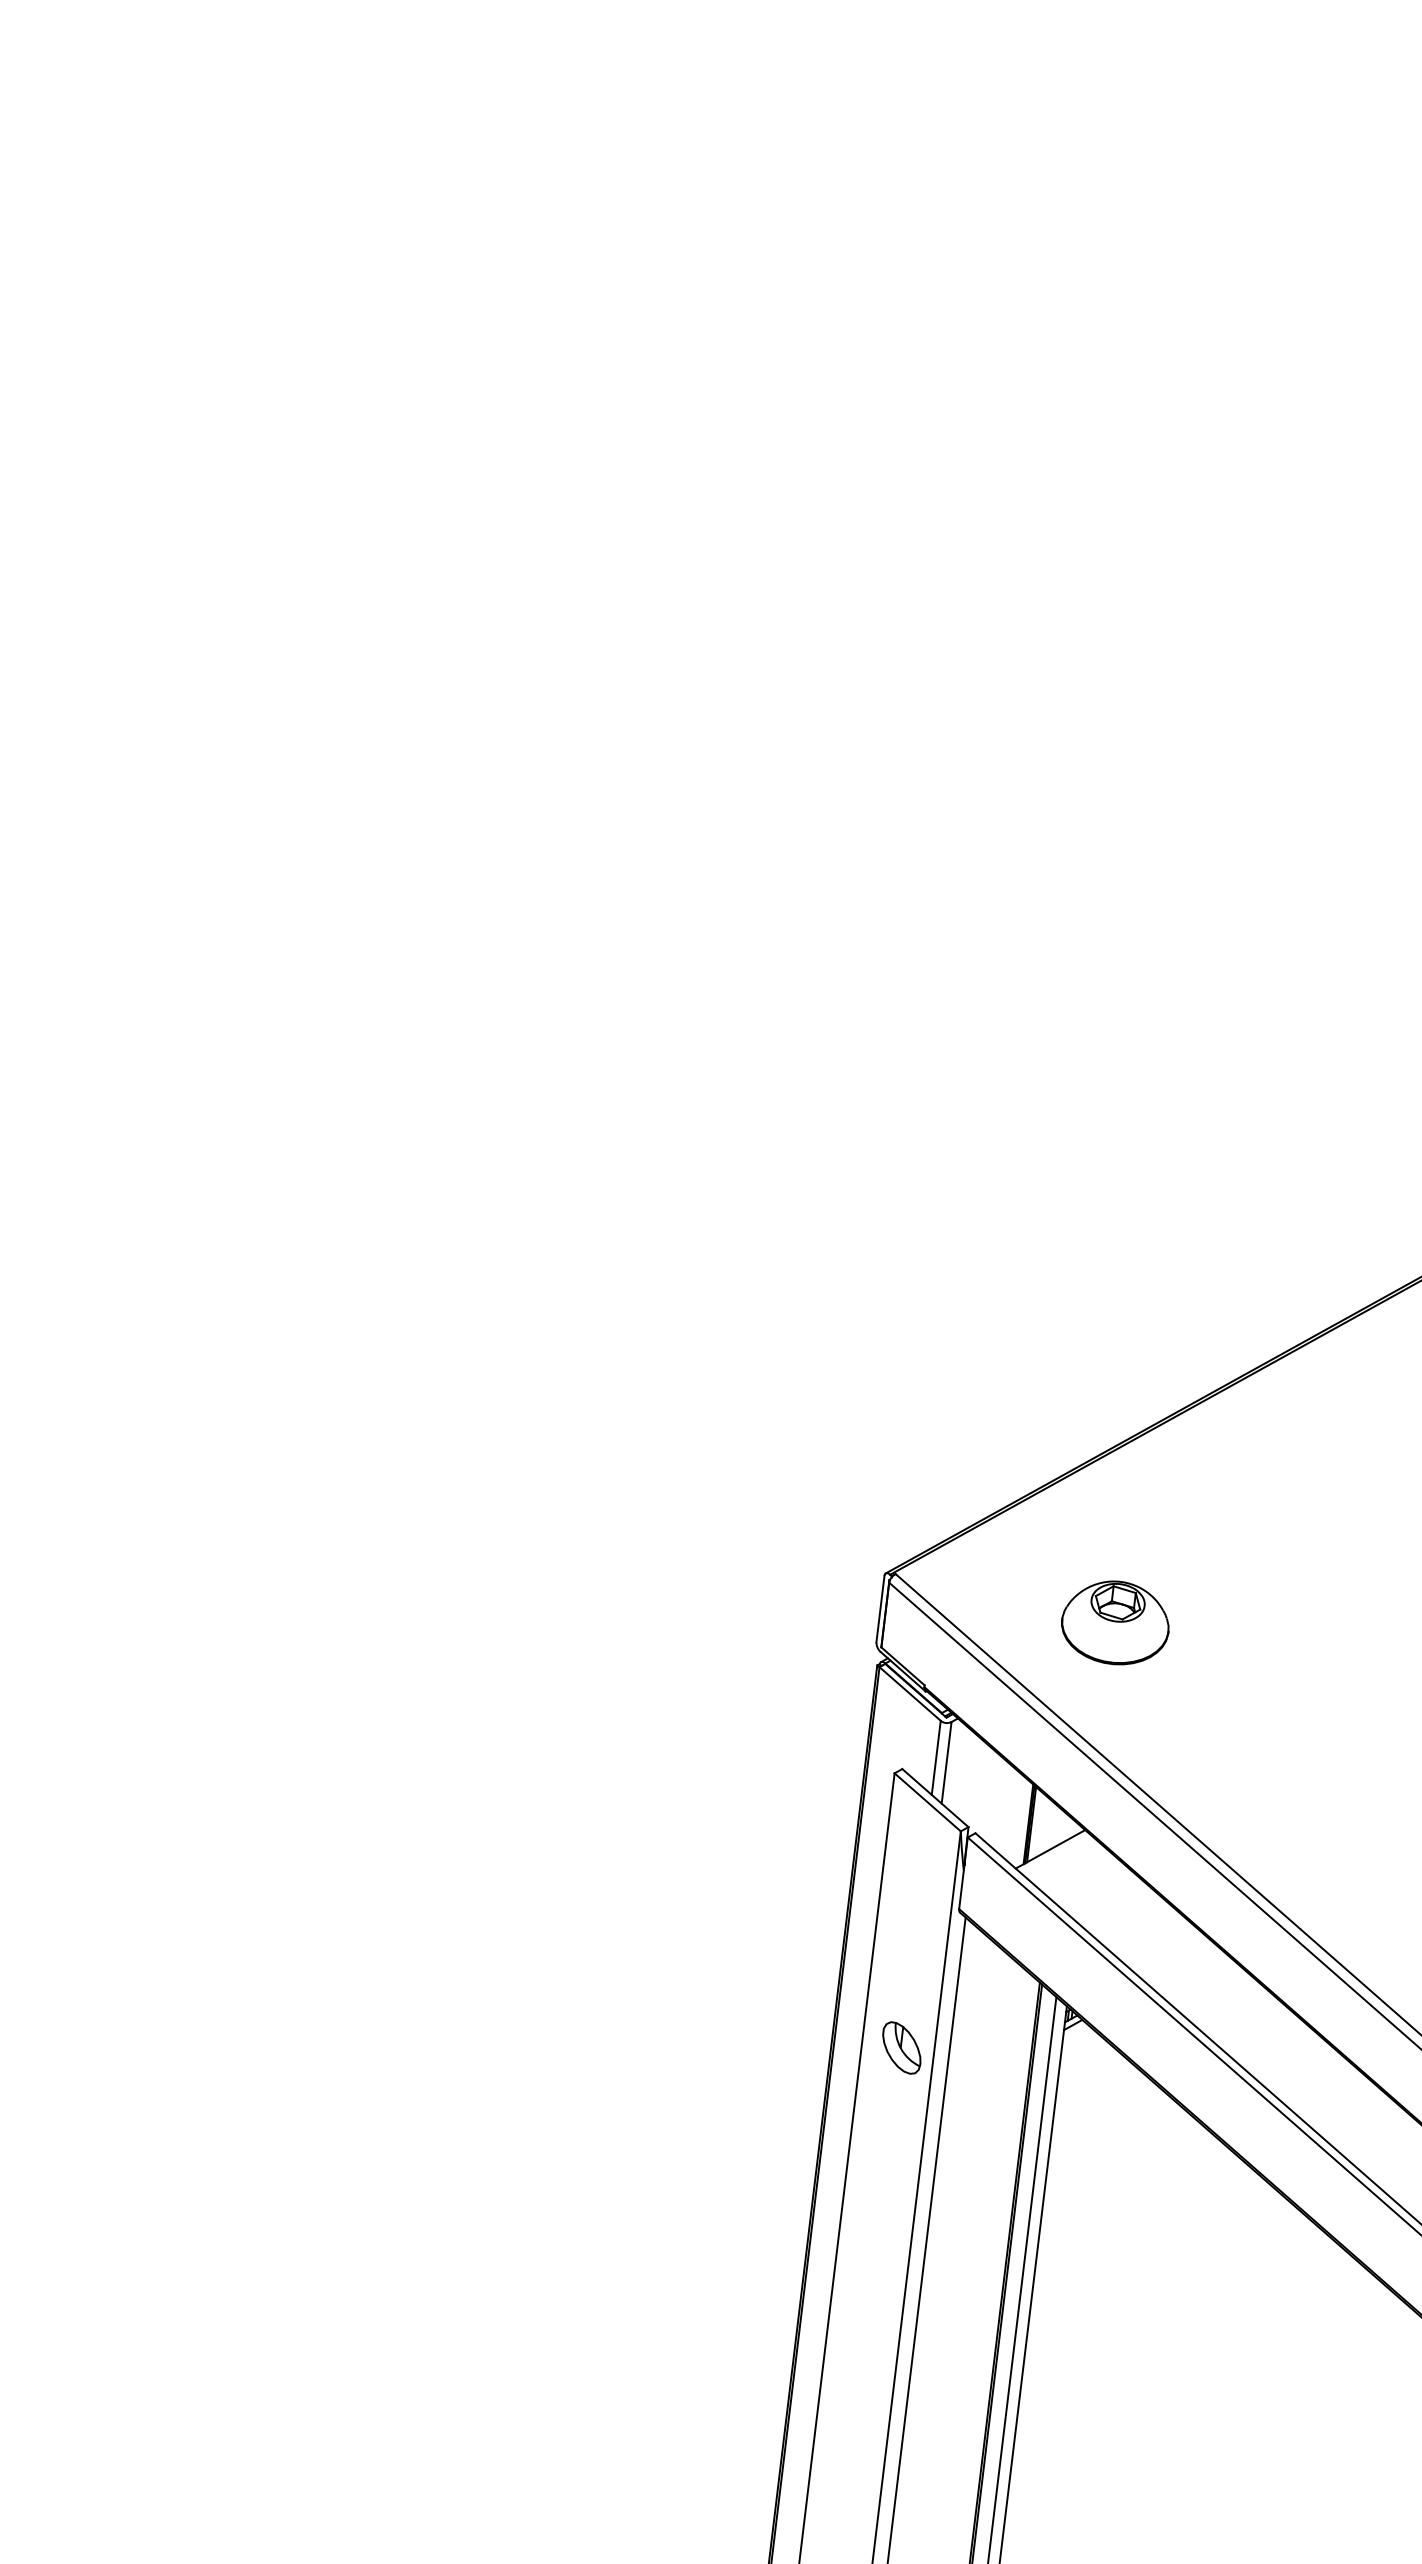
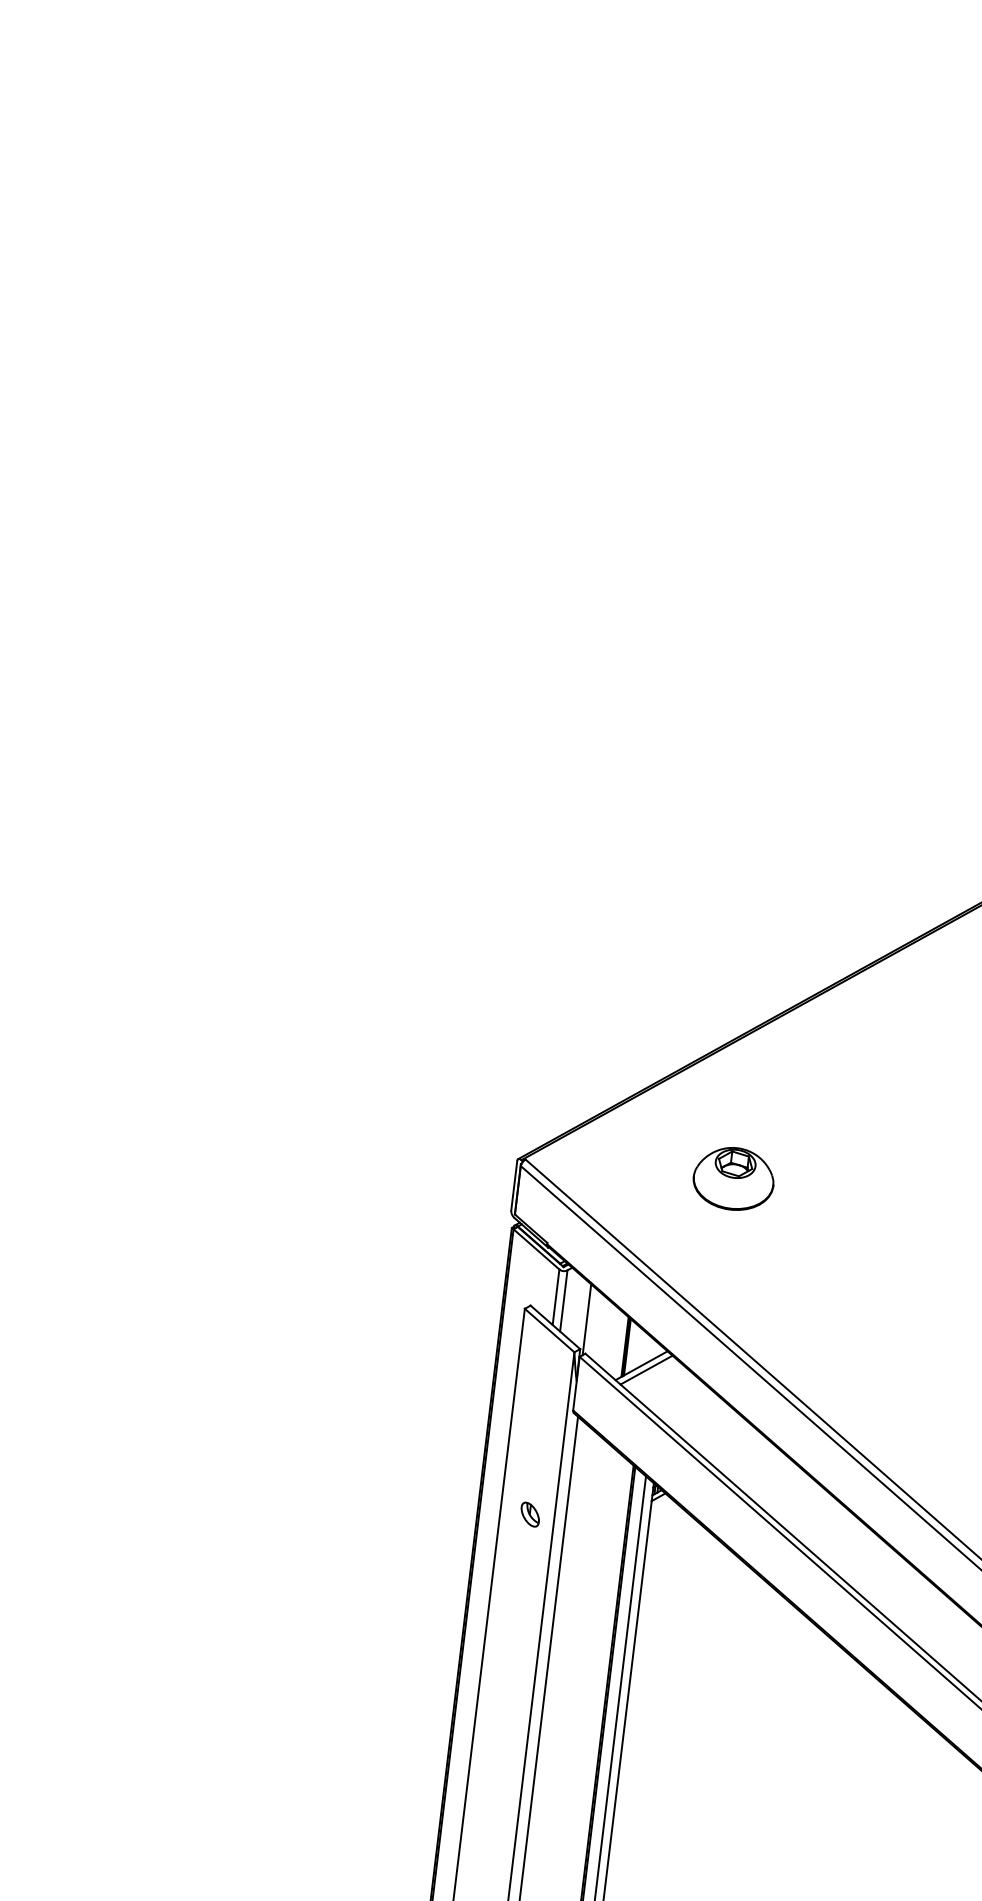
part: (1115, 1622) -> (733, 1178), moved
line: (977, 1787) -> (586, 1319), added
line: (1056, 1854) -> (646, 1369), added
part: (901, 2048) -> (530, 1514), size x0.62

